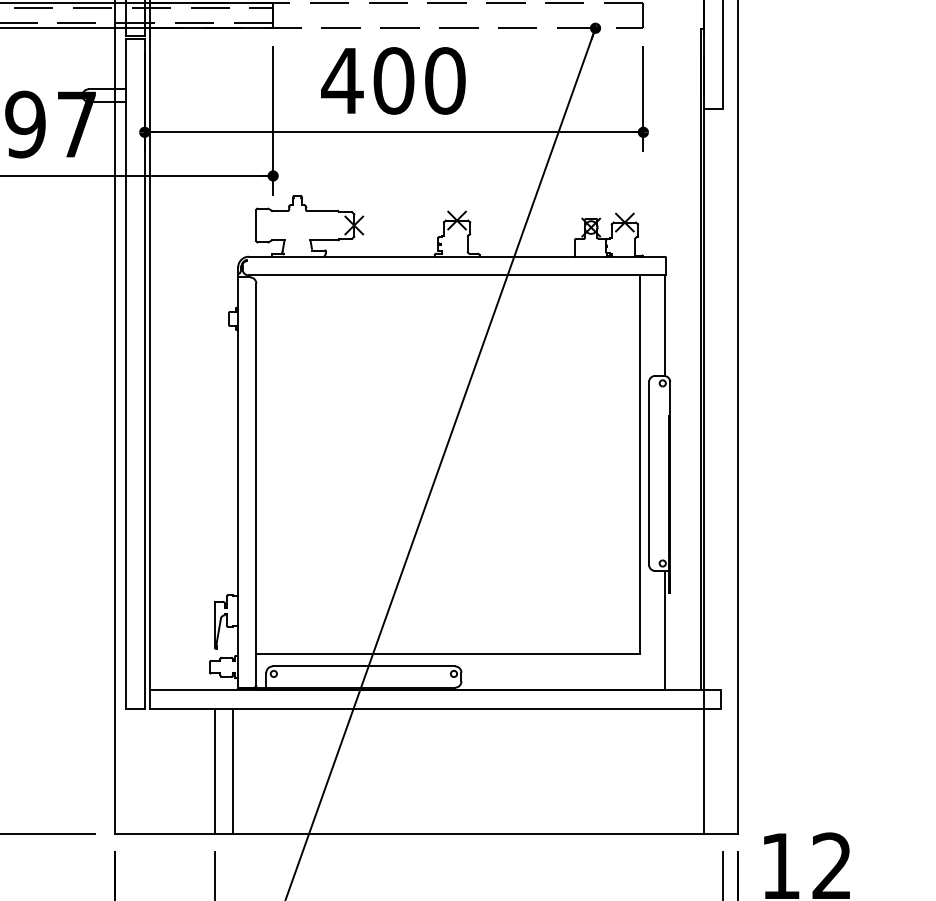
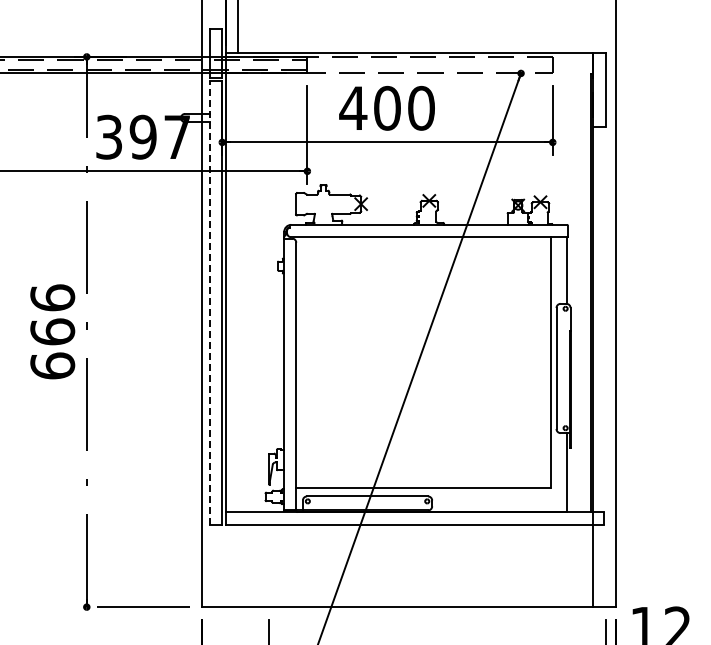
line: (125, 373) -> (209, 302), solid -> dashed
line: (214, 770) -> (268, 565), removed
line: (232, 770) -> (280, 565), removed

